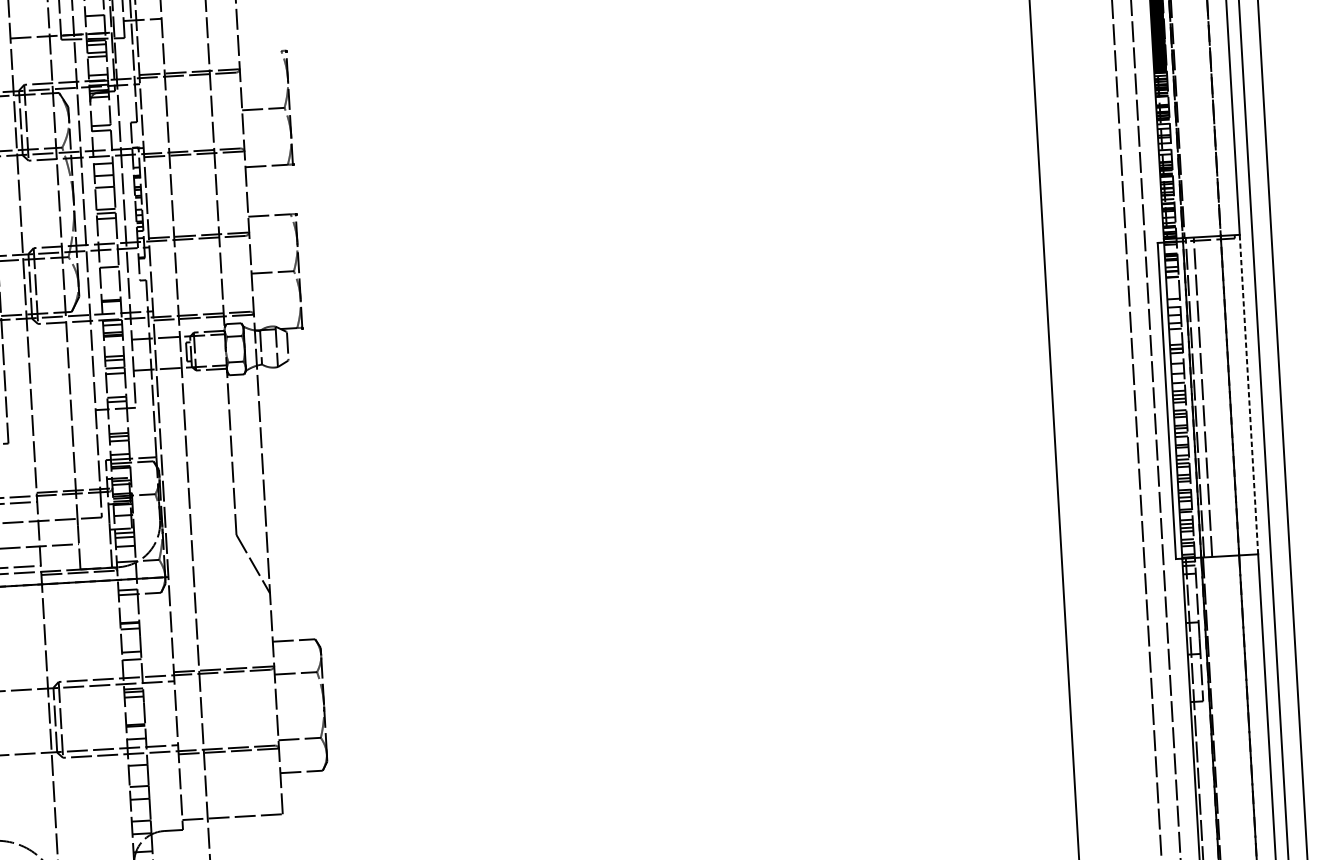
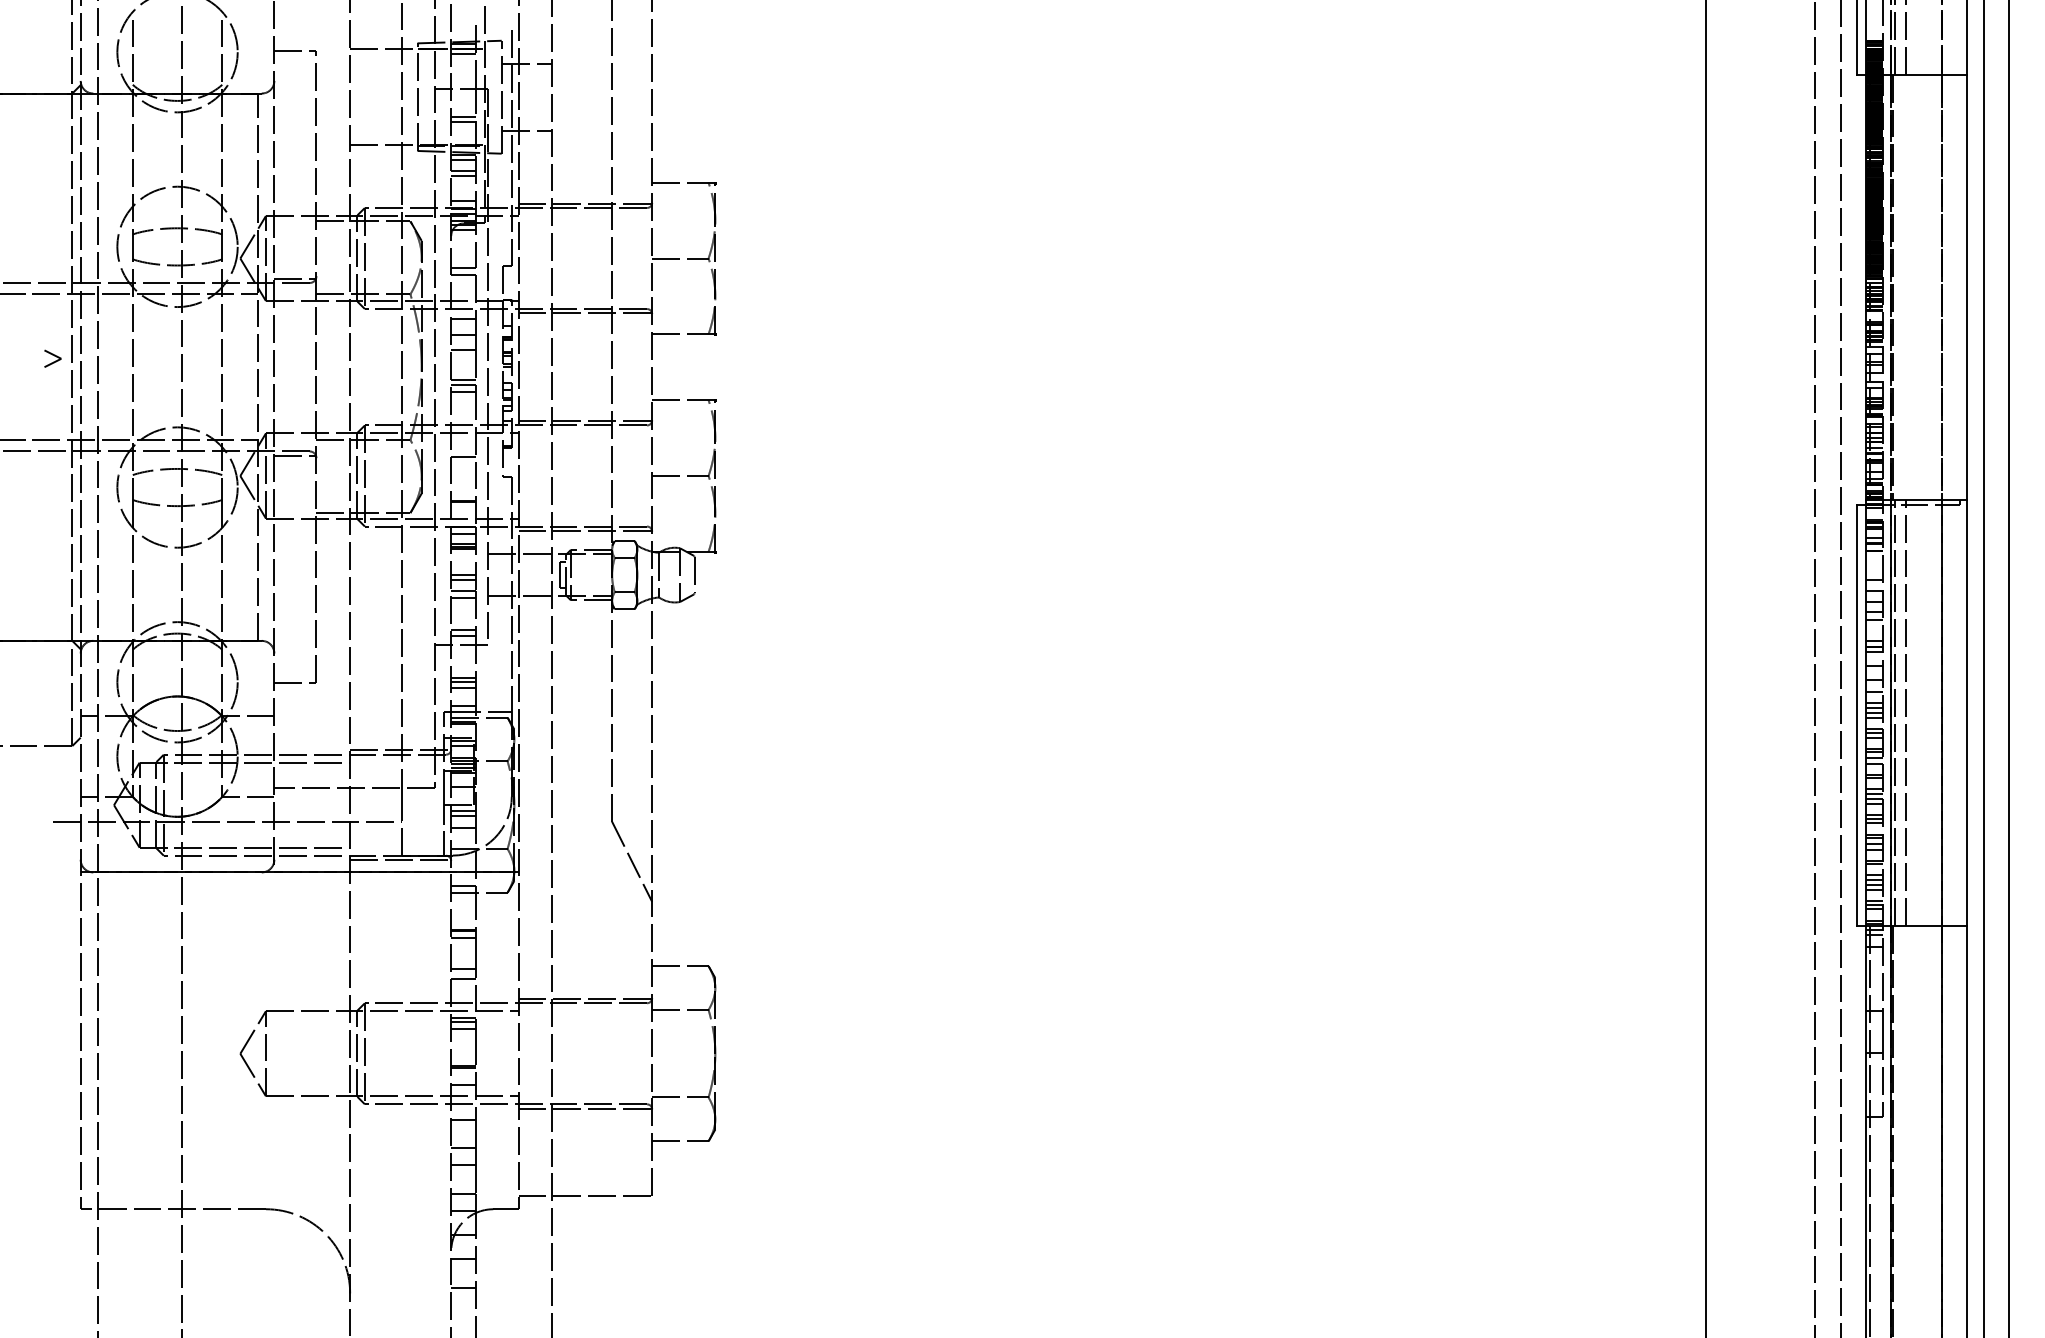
line: (94, 12) -> (463, 117), added
line: (260, 52) -> (680, 182), added
line: (1248, 394) -> (1966, 712), dashed -> solid

